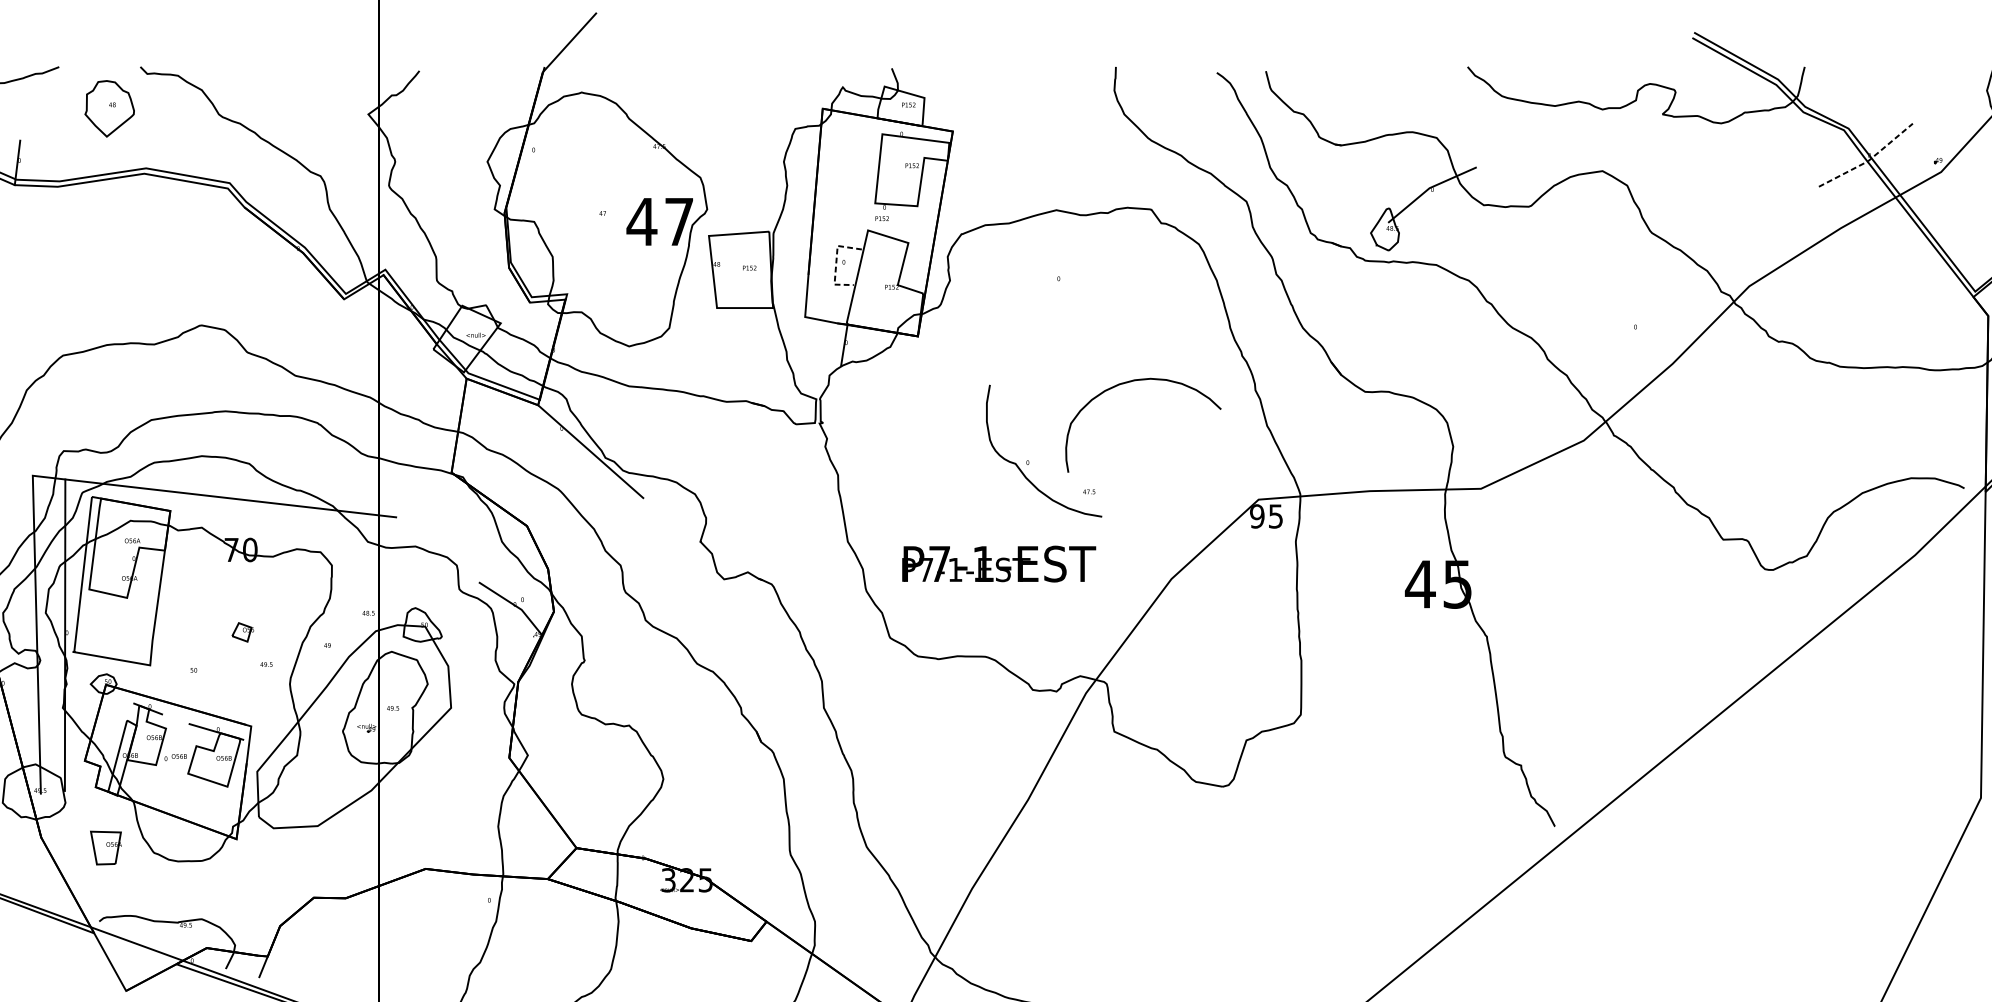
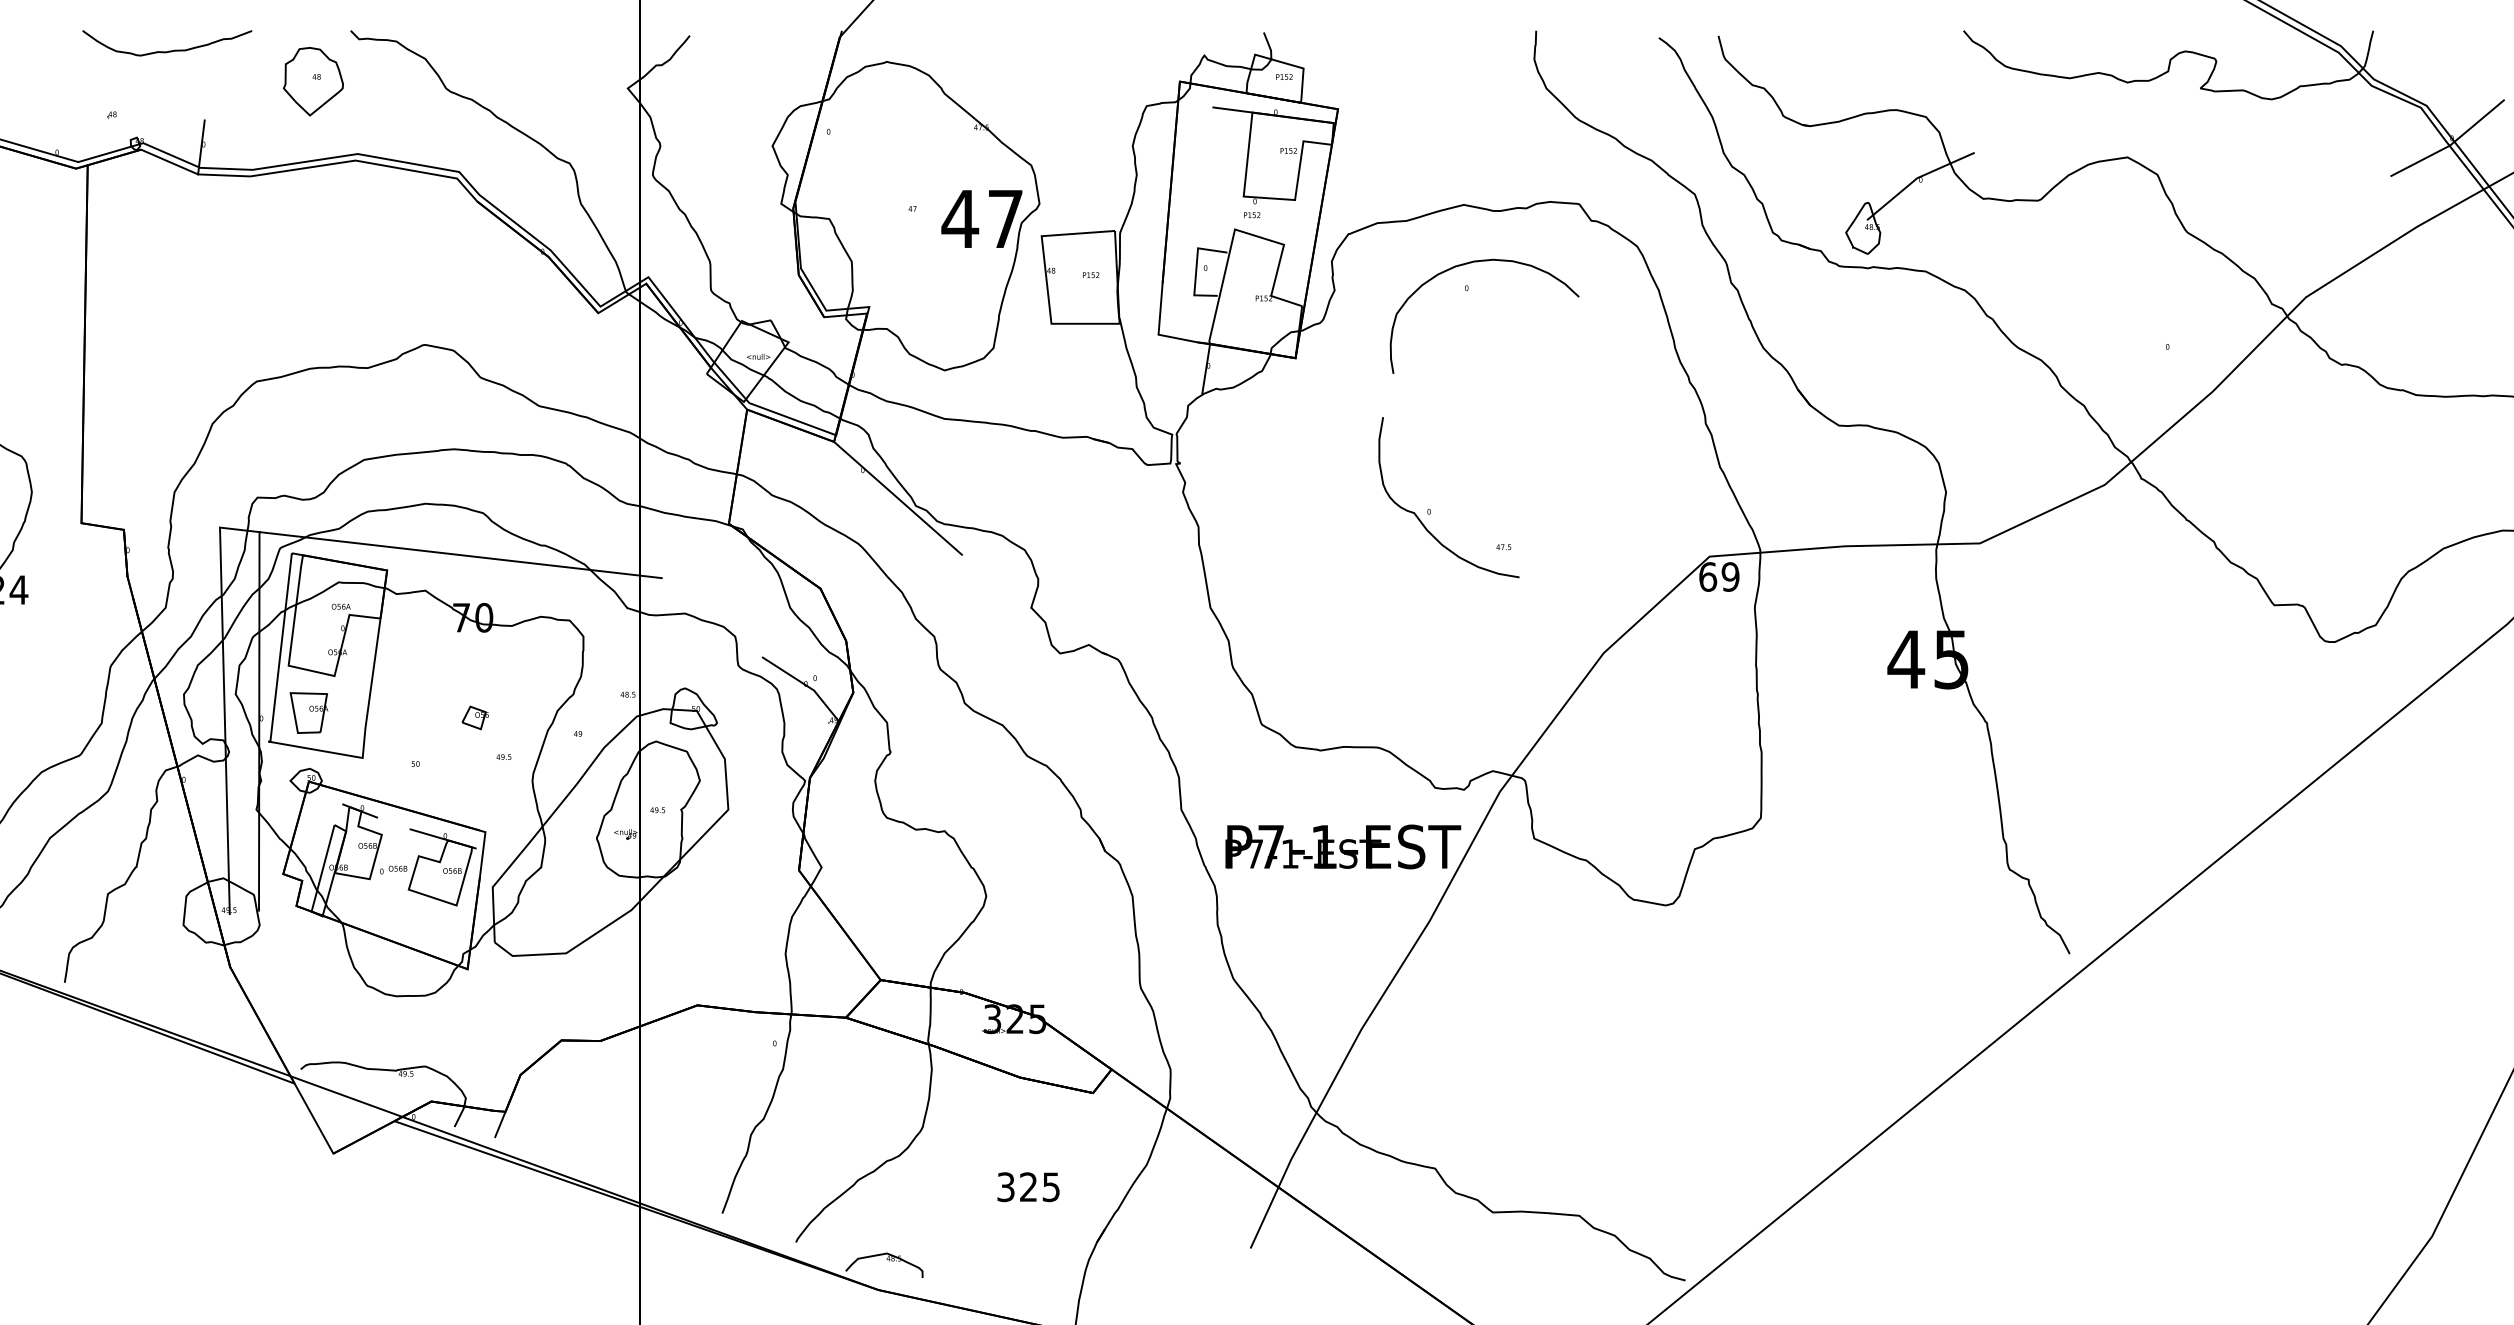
line: (899, 136) -> (1273, 115), added
line: (1869, 160) -> (2451, 144), dashed -> solid
line: (836, 262) -> (1196, 268), dashed -> solid
curve: (1137, 381) -> (1477, 262), moved
text: (1266, 516) -> (1719, 576), 95 -> 69
text: (999, 563) -> (1343, 846), moved
part: (105, 847) -> (308, 712), moved

